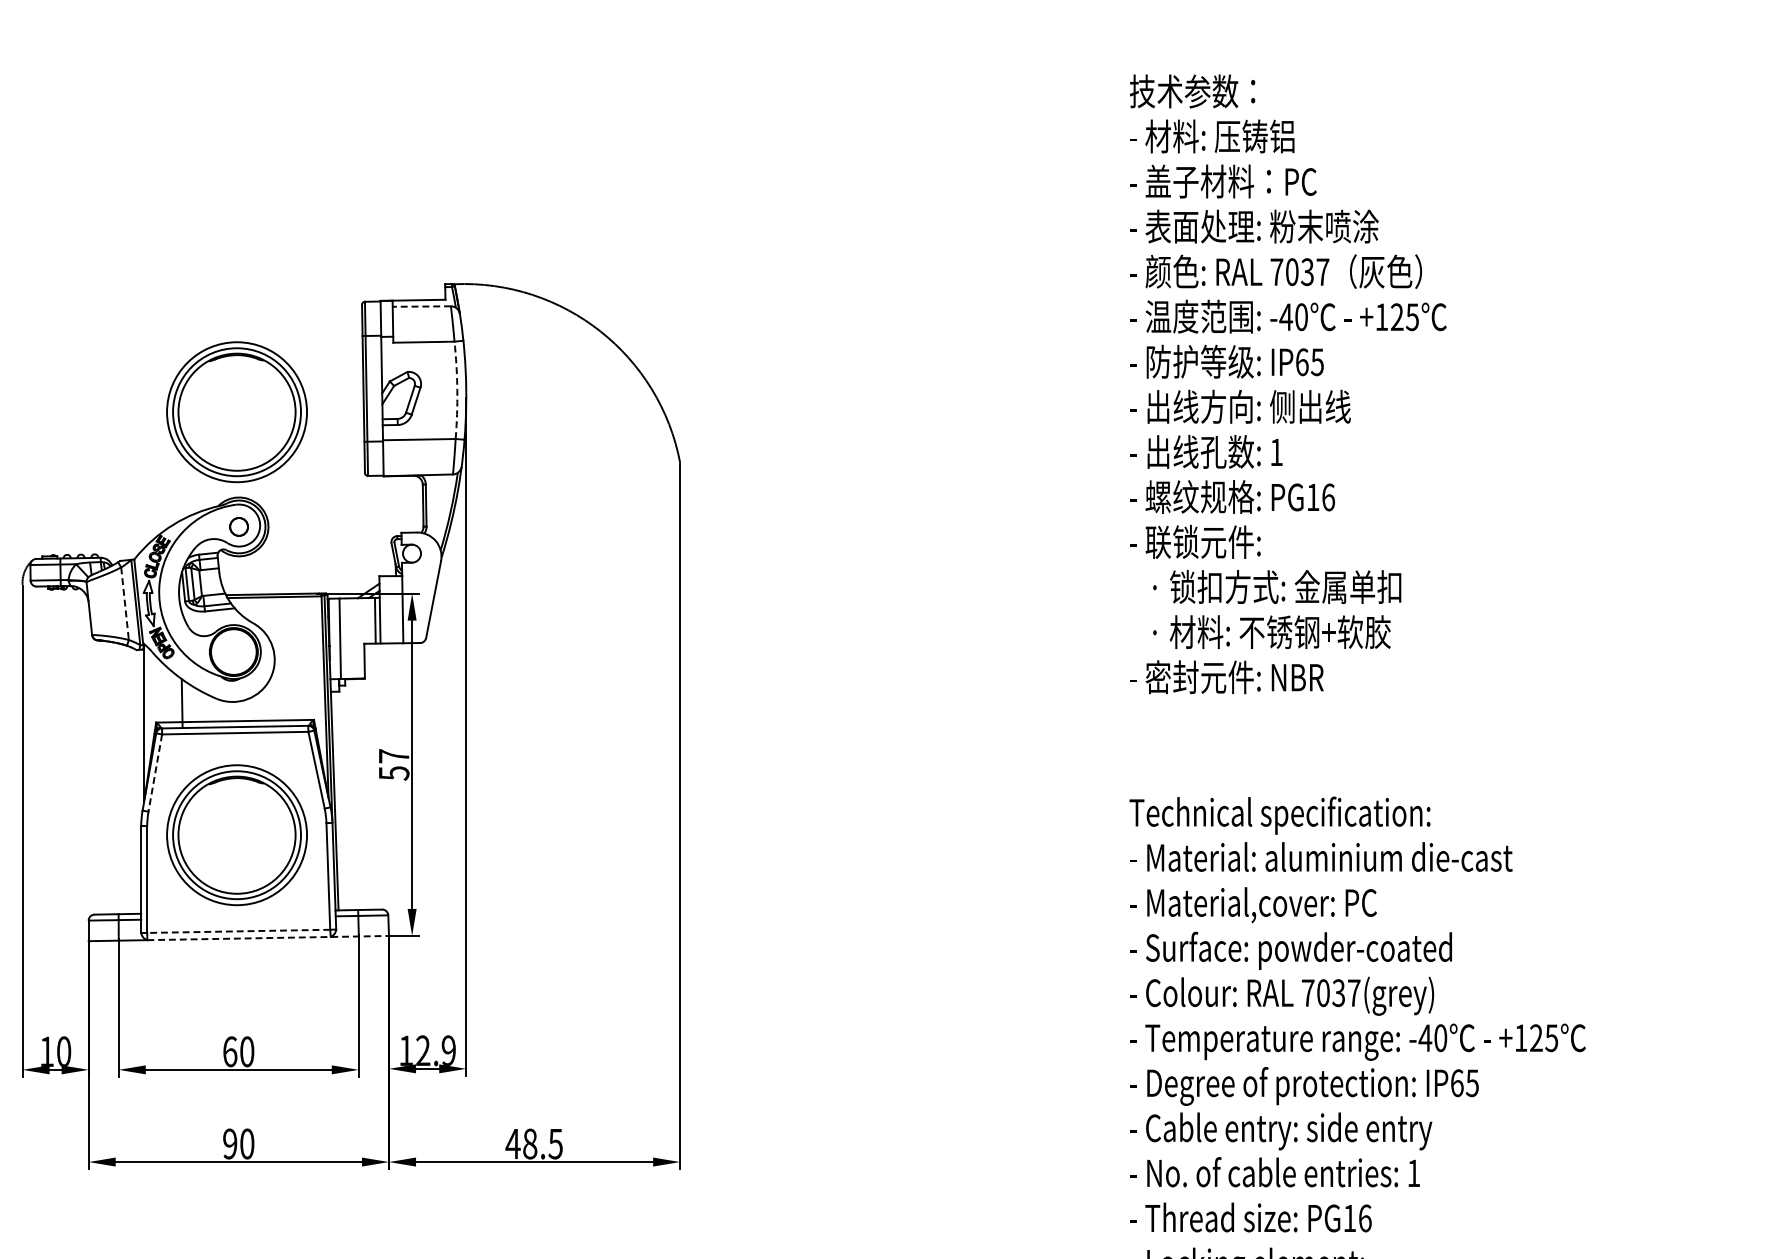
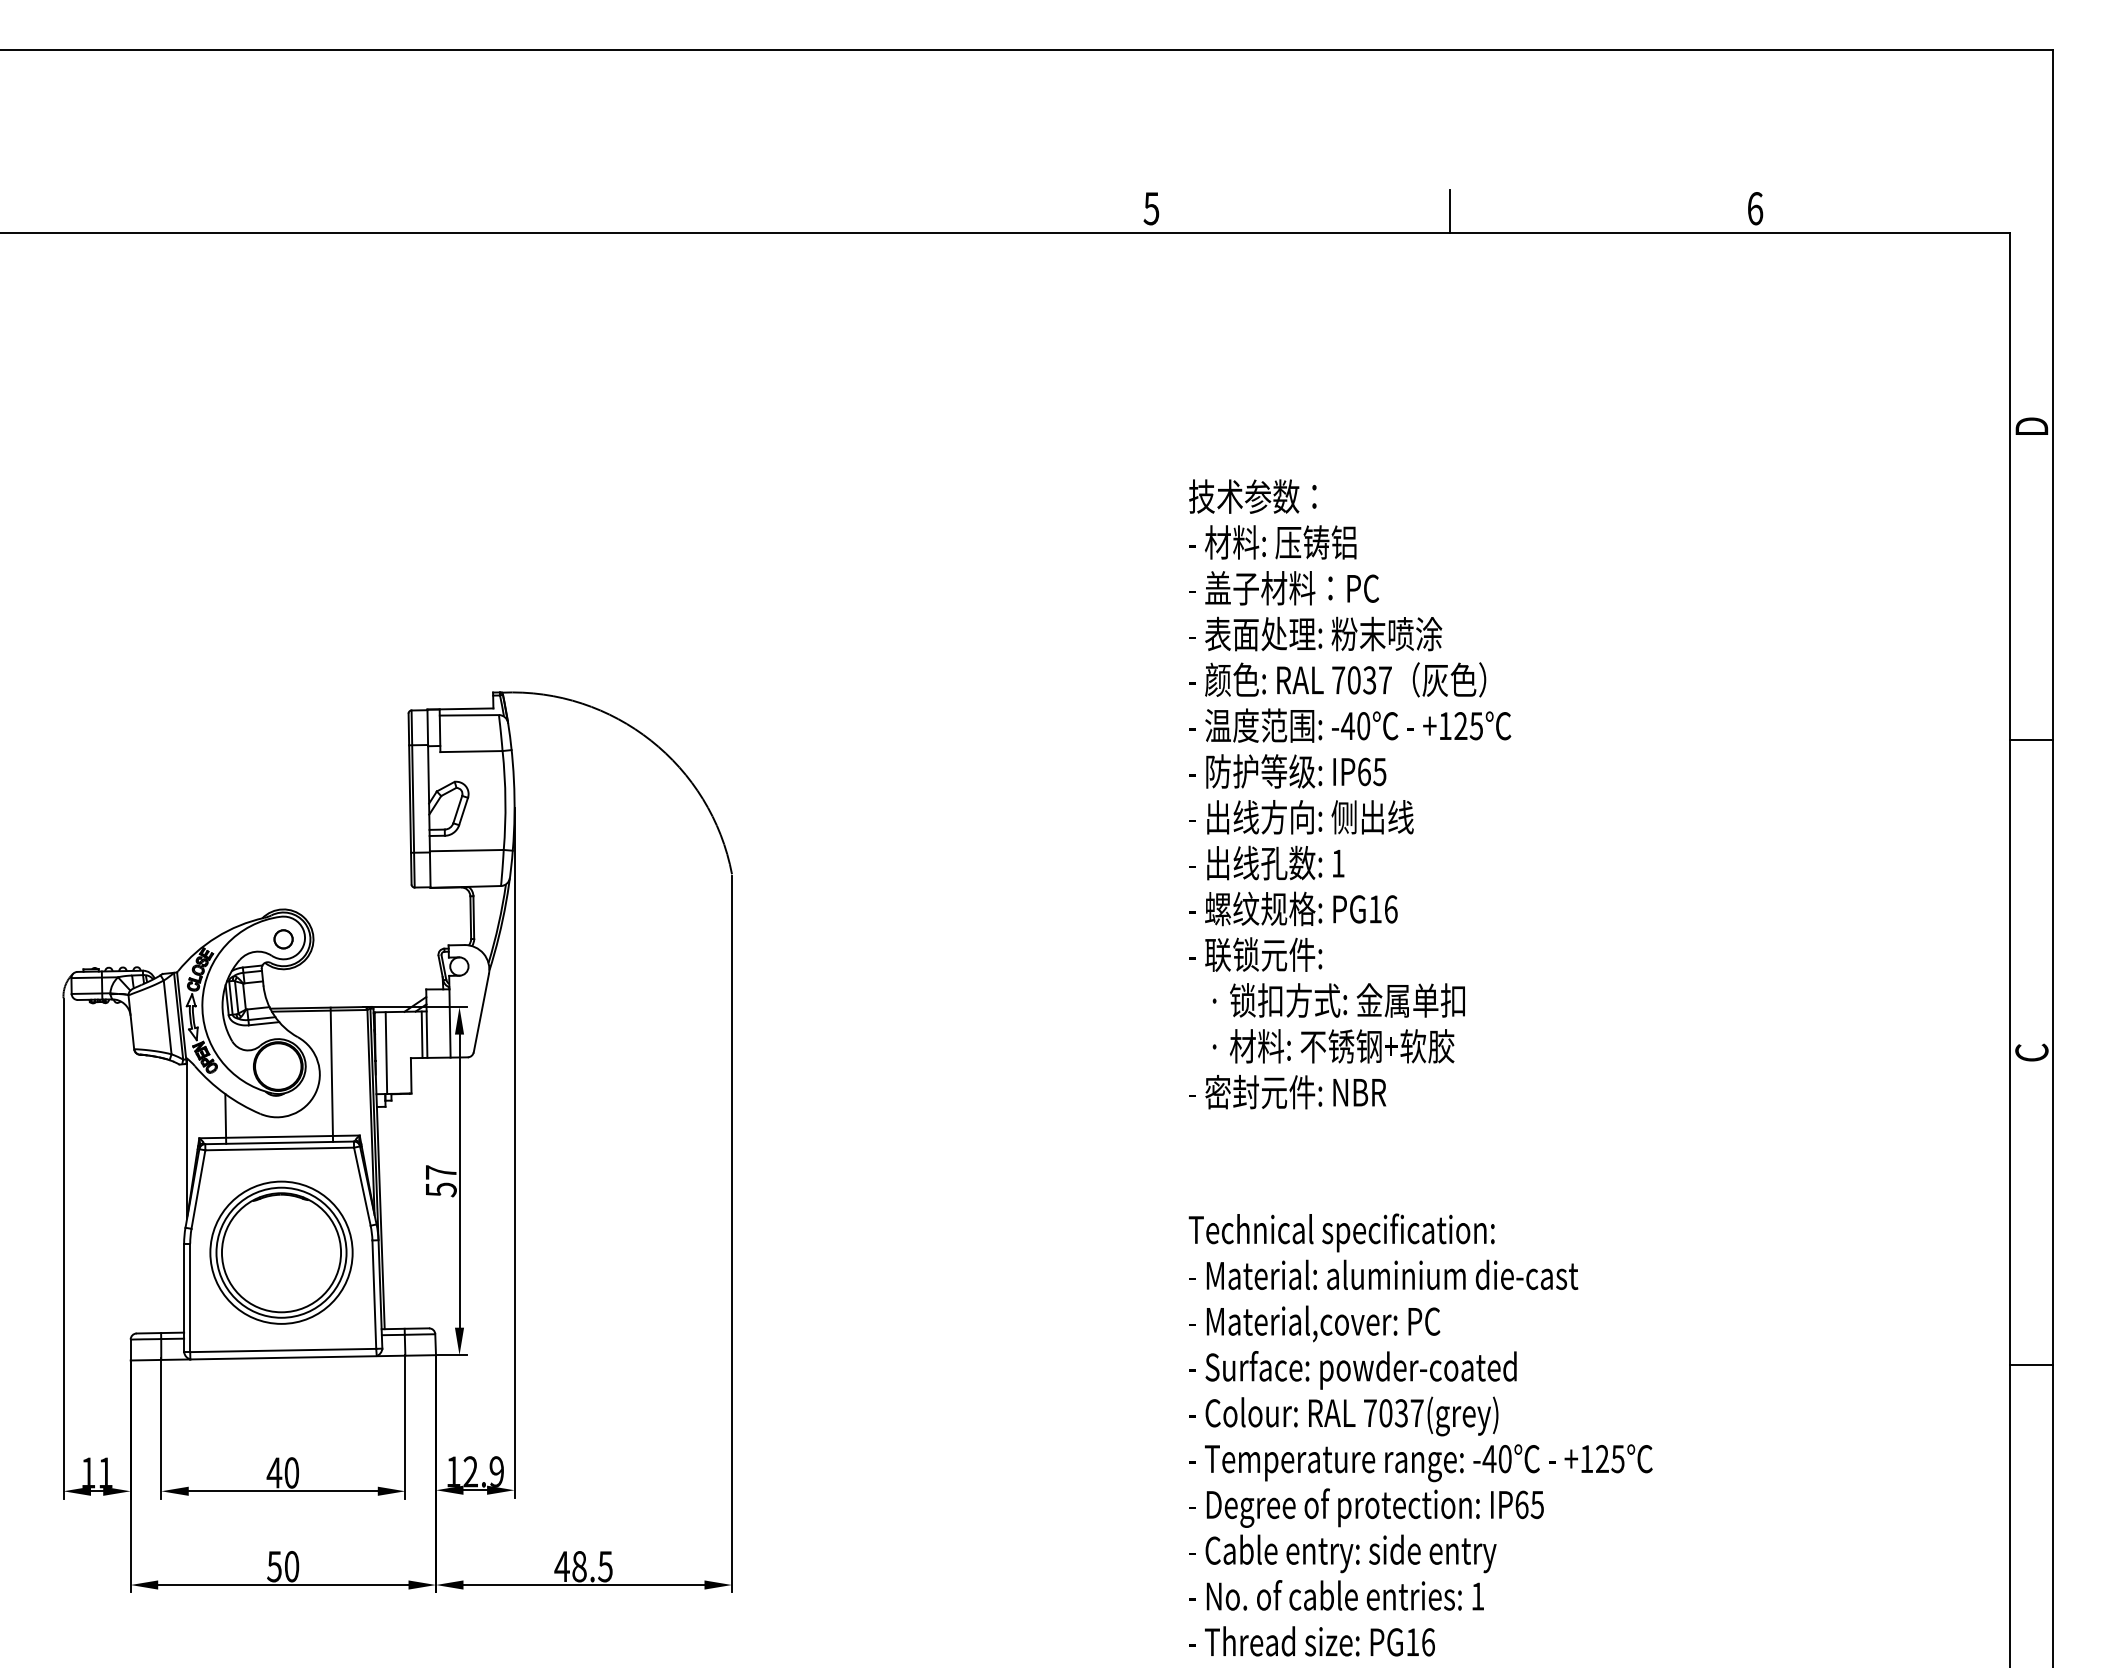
line: (421, 306) -> (469, 715), dashed -> solid
arc: (457, 390) -> (505, 800), dashed -> solid
part: (237, 411) -> (281, 822), removed
line: (124, 603) -> (167, 1017), dashed -> solid
line: (286, 659) -> (331, 1074), added
line: (155, 772) -> (198, 1189), dashed -> solid
line: (238, 931) -> (282, 1350), dashed -> solid
line: (268, 938) -> (313, 1357), dashed -> solid
text: (63, 1051) -> (105, 1472), 10 -> 11
text: (230, 1051) -> (274, 1472), 60 -> 40
text: (230, 1143) -> (274, 1566), 90 -> 50

